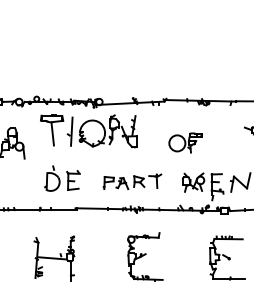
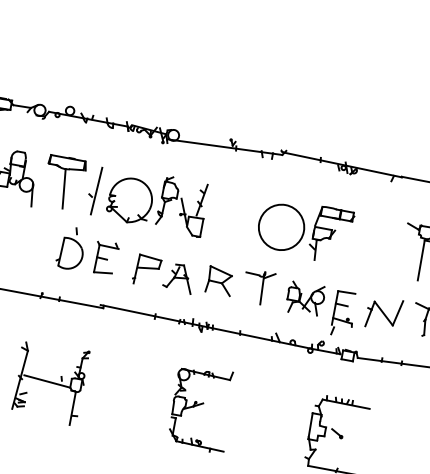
part: (88, 131) -> (124, 195), moved
part: (185, 142) -> (304, 229), size x1.67
part: (132, 181) -> (204, 278), size x1.43

